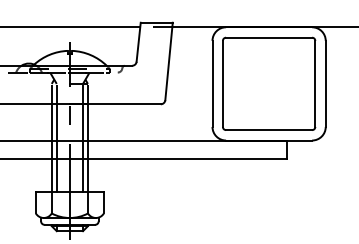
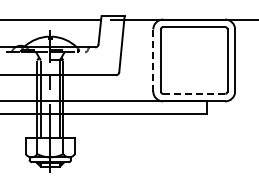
line: (212, 83) -> (153, 60), solid -> dashed
line: (269, 129) -> (194, 93), solid -> dashed

